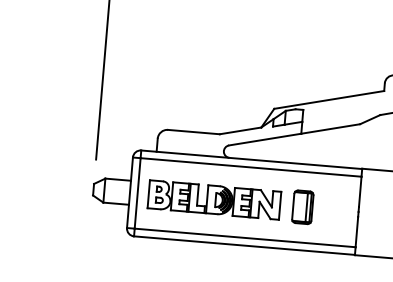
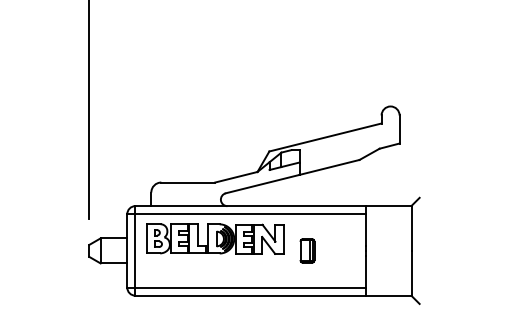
part: (214, 199) -> (215, 238), moved
part: (302, 206) -> (307, 250), size x0.7

